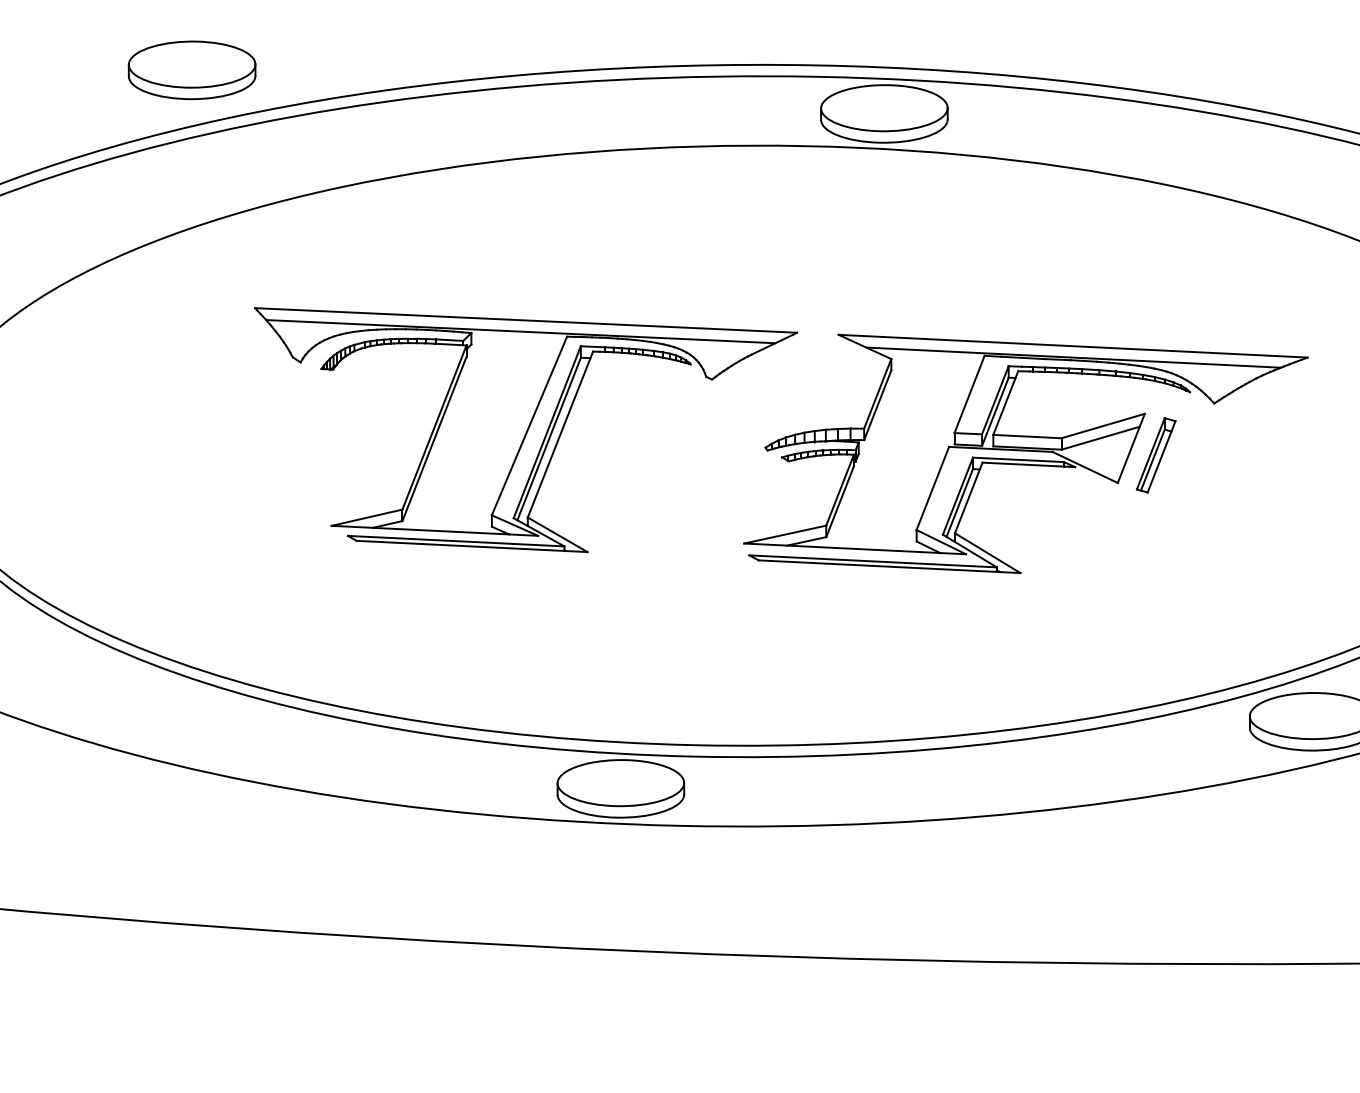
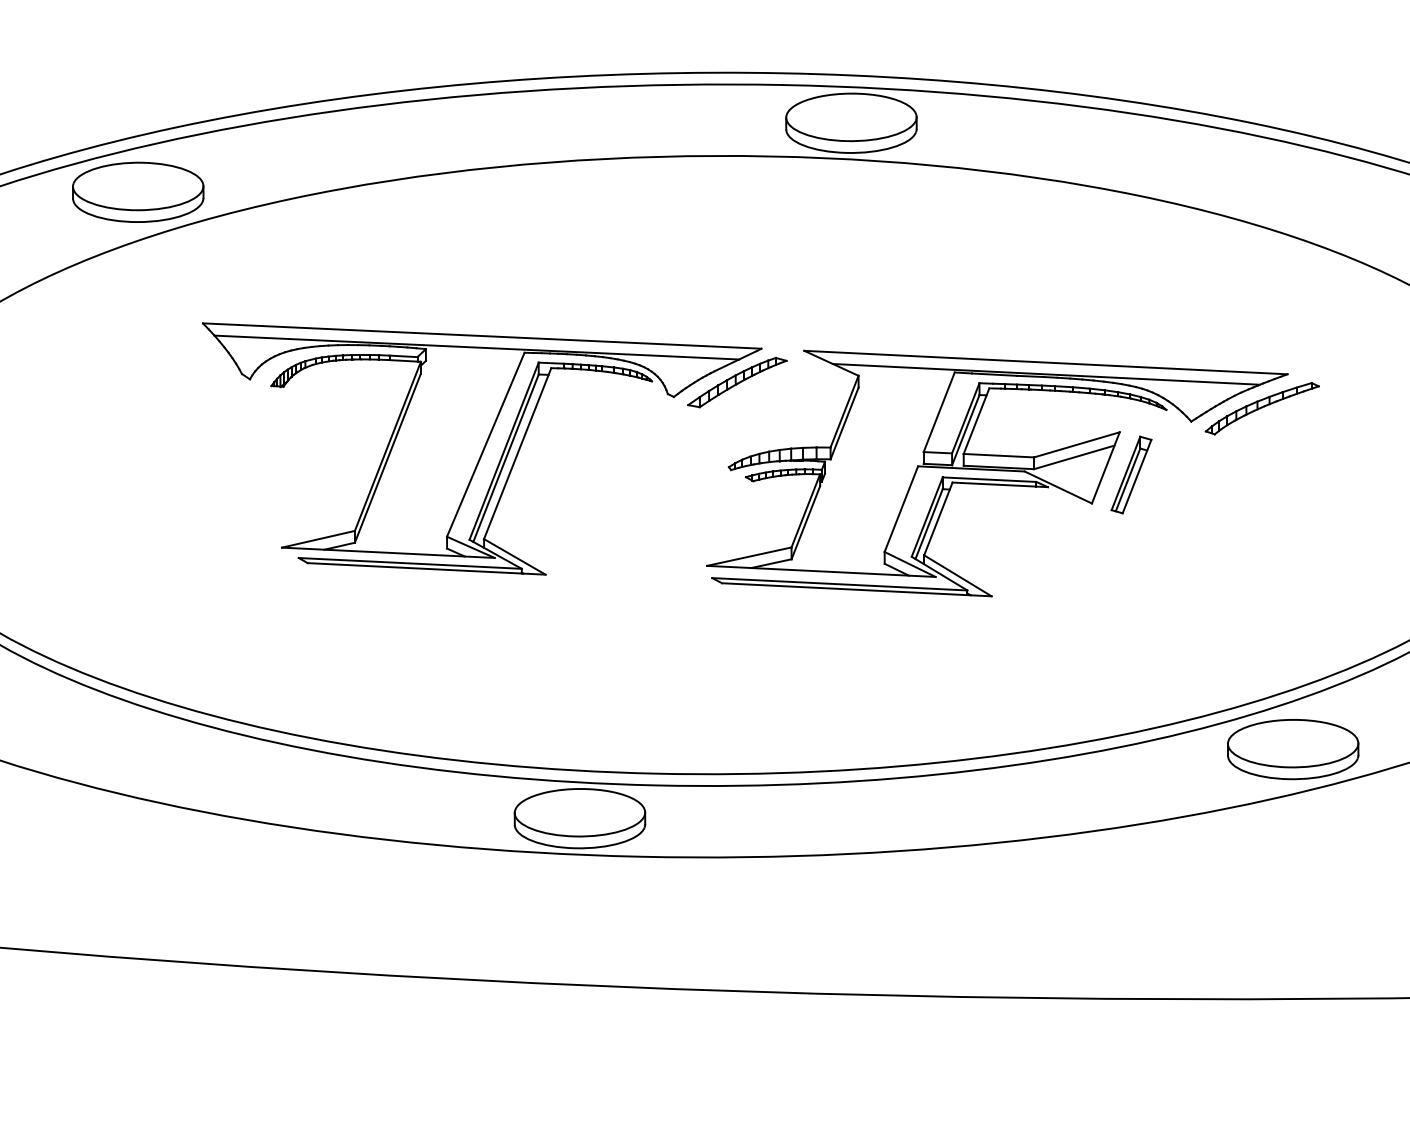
part: (192, 69) -> (138, 191), moved
part: (773, 365) -> (737, 382), added
part: (1282, 390) -> (1261, 408), added

